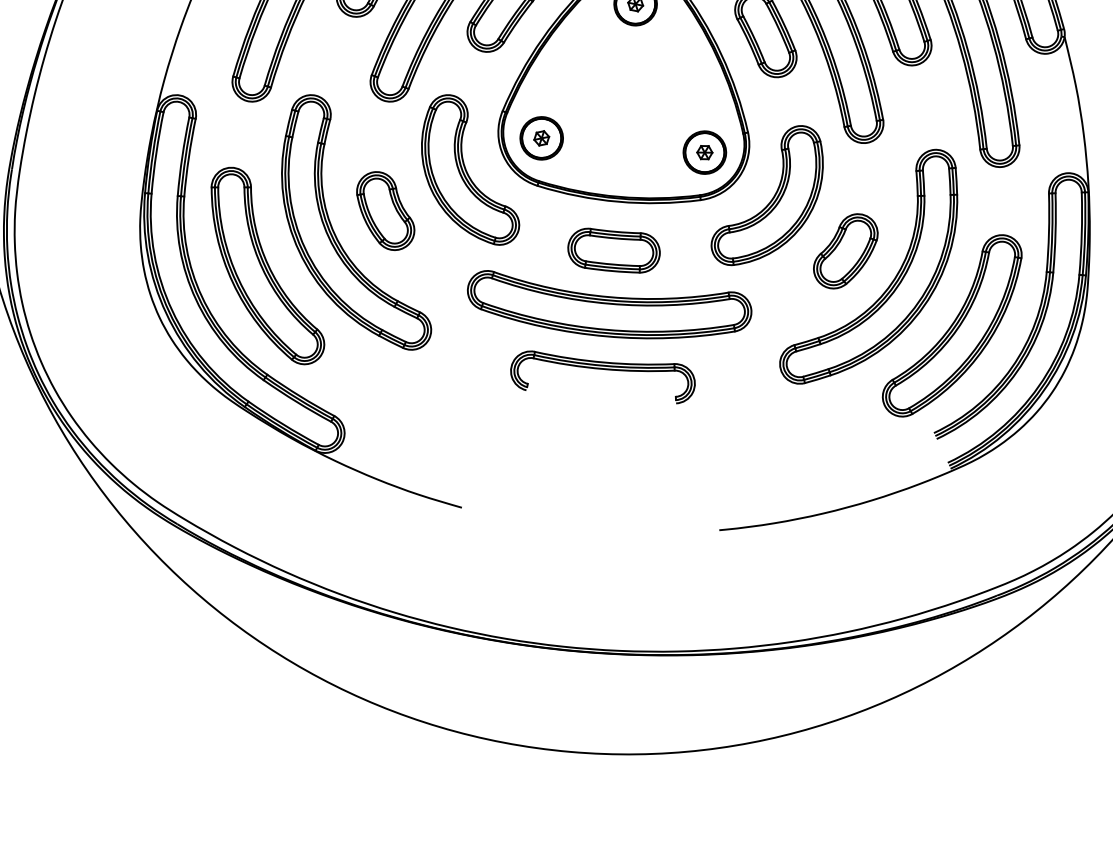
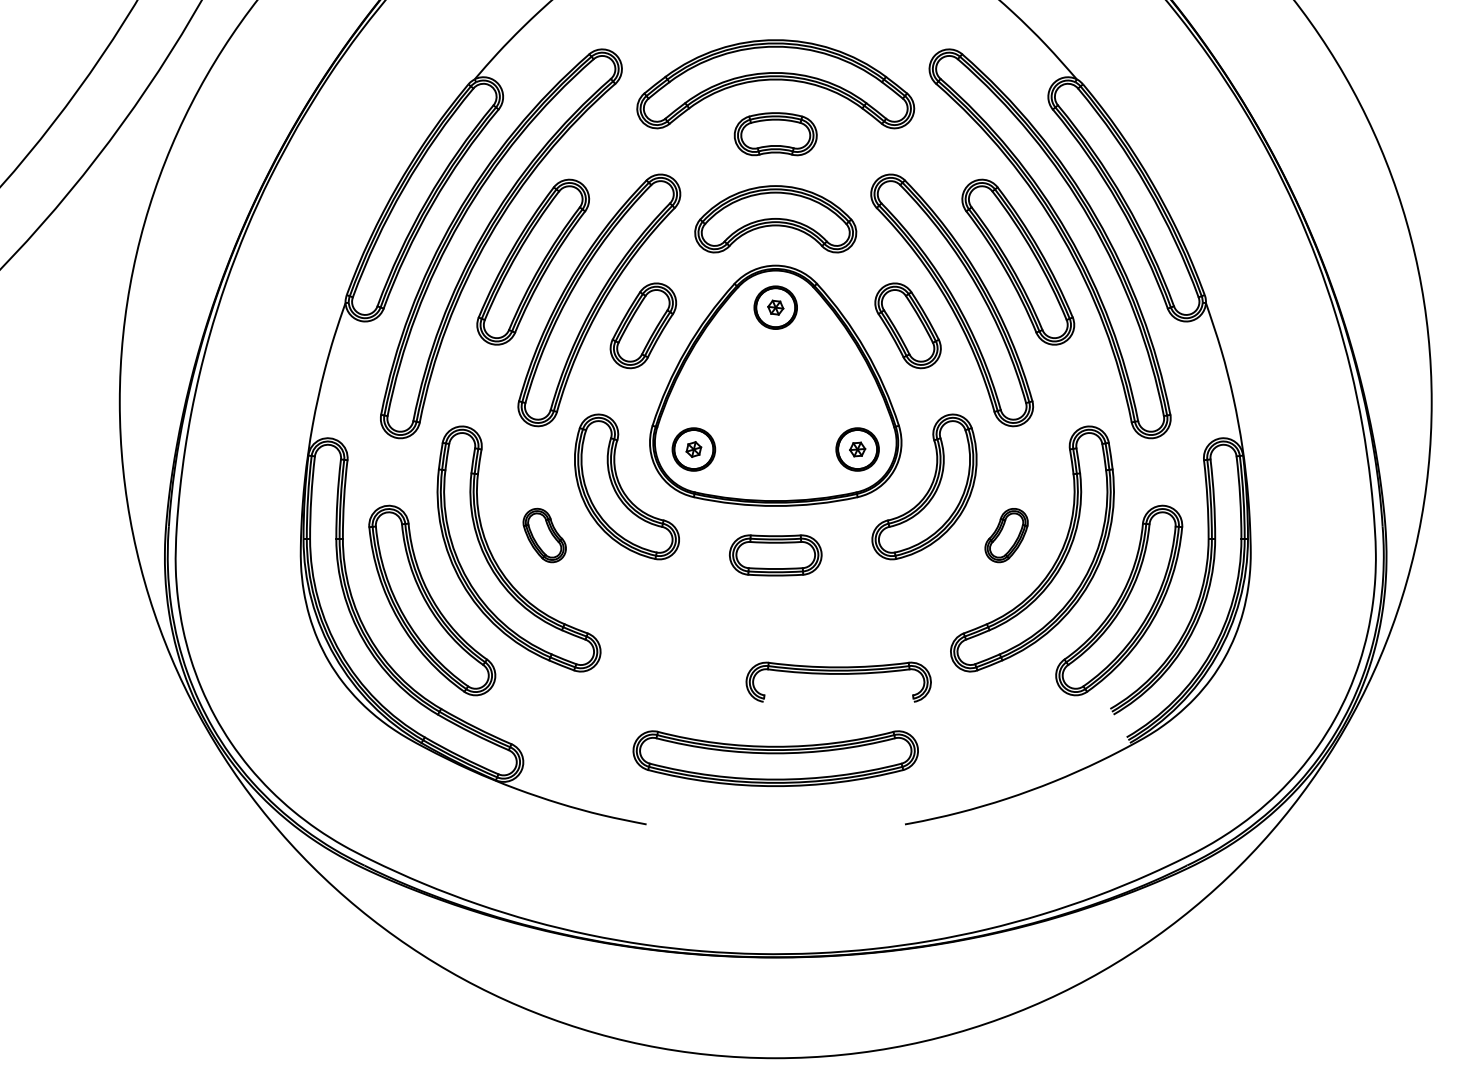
part: (385, 210) -> (544, 535), size x0.7
part: (845, 251) -> (1006, 535), size x0.7
part: (608, 308) -> (775, 758), moved
part: (603, 369) -> (838, 674), moved

